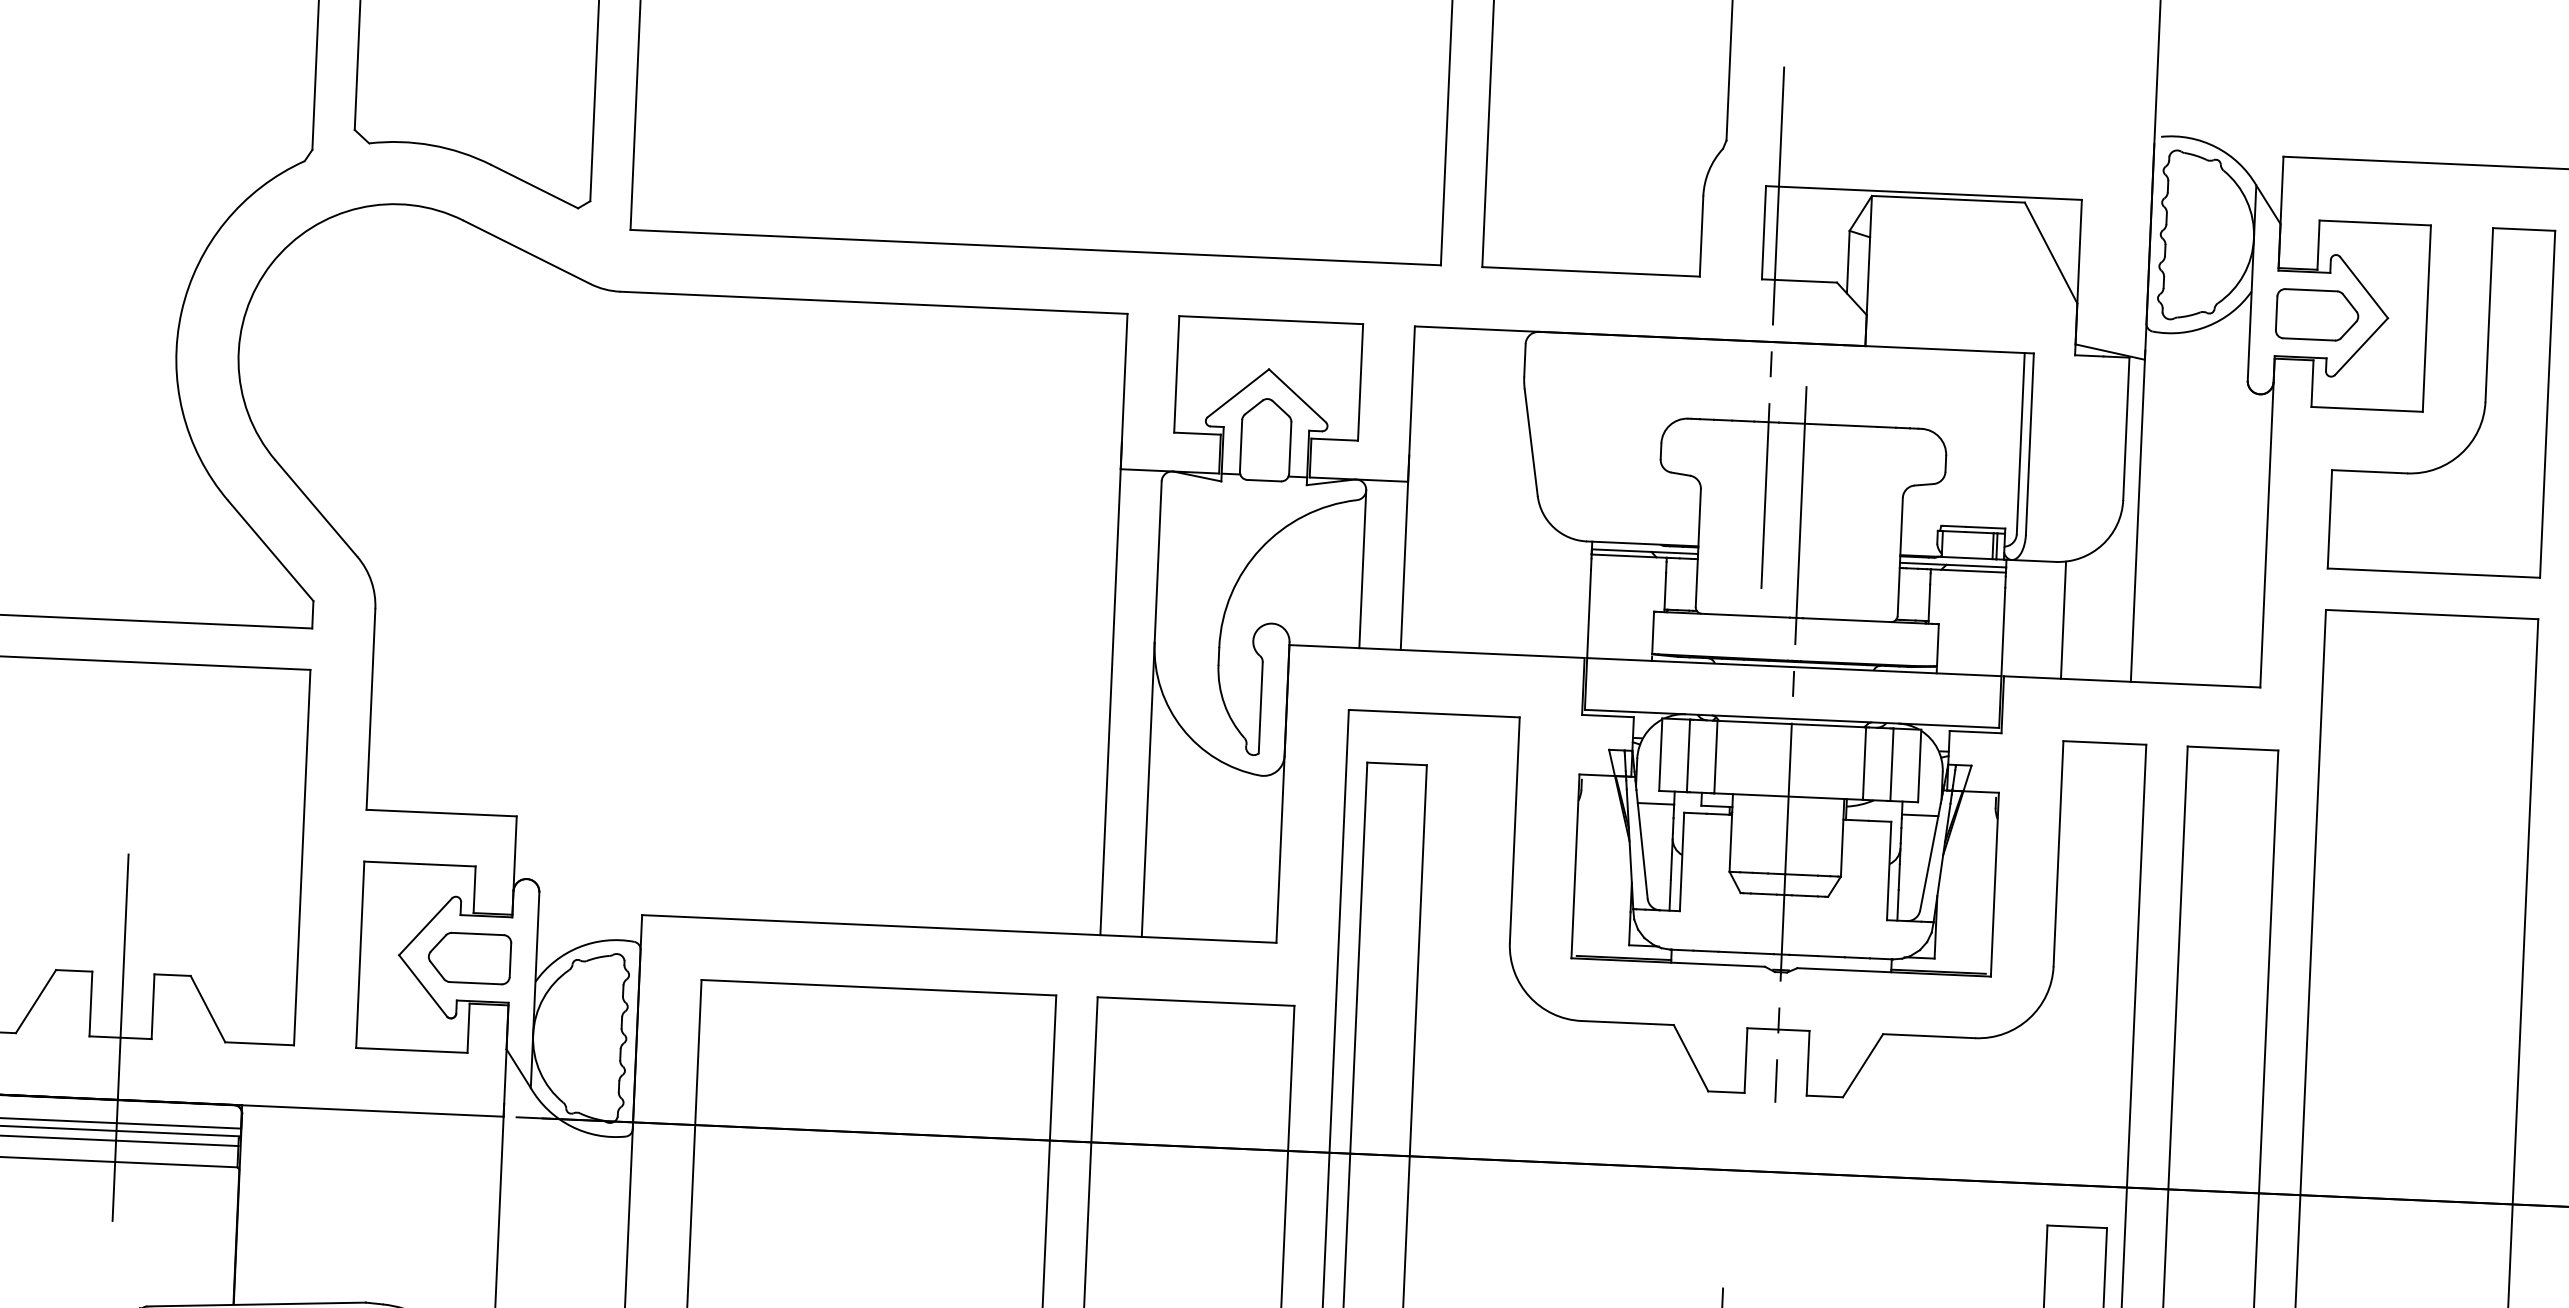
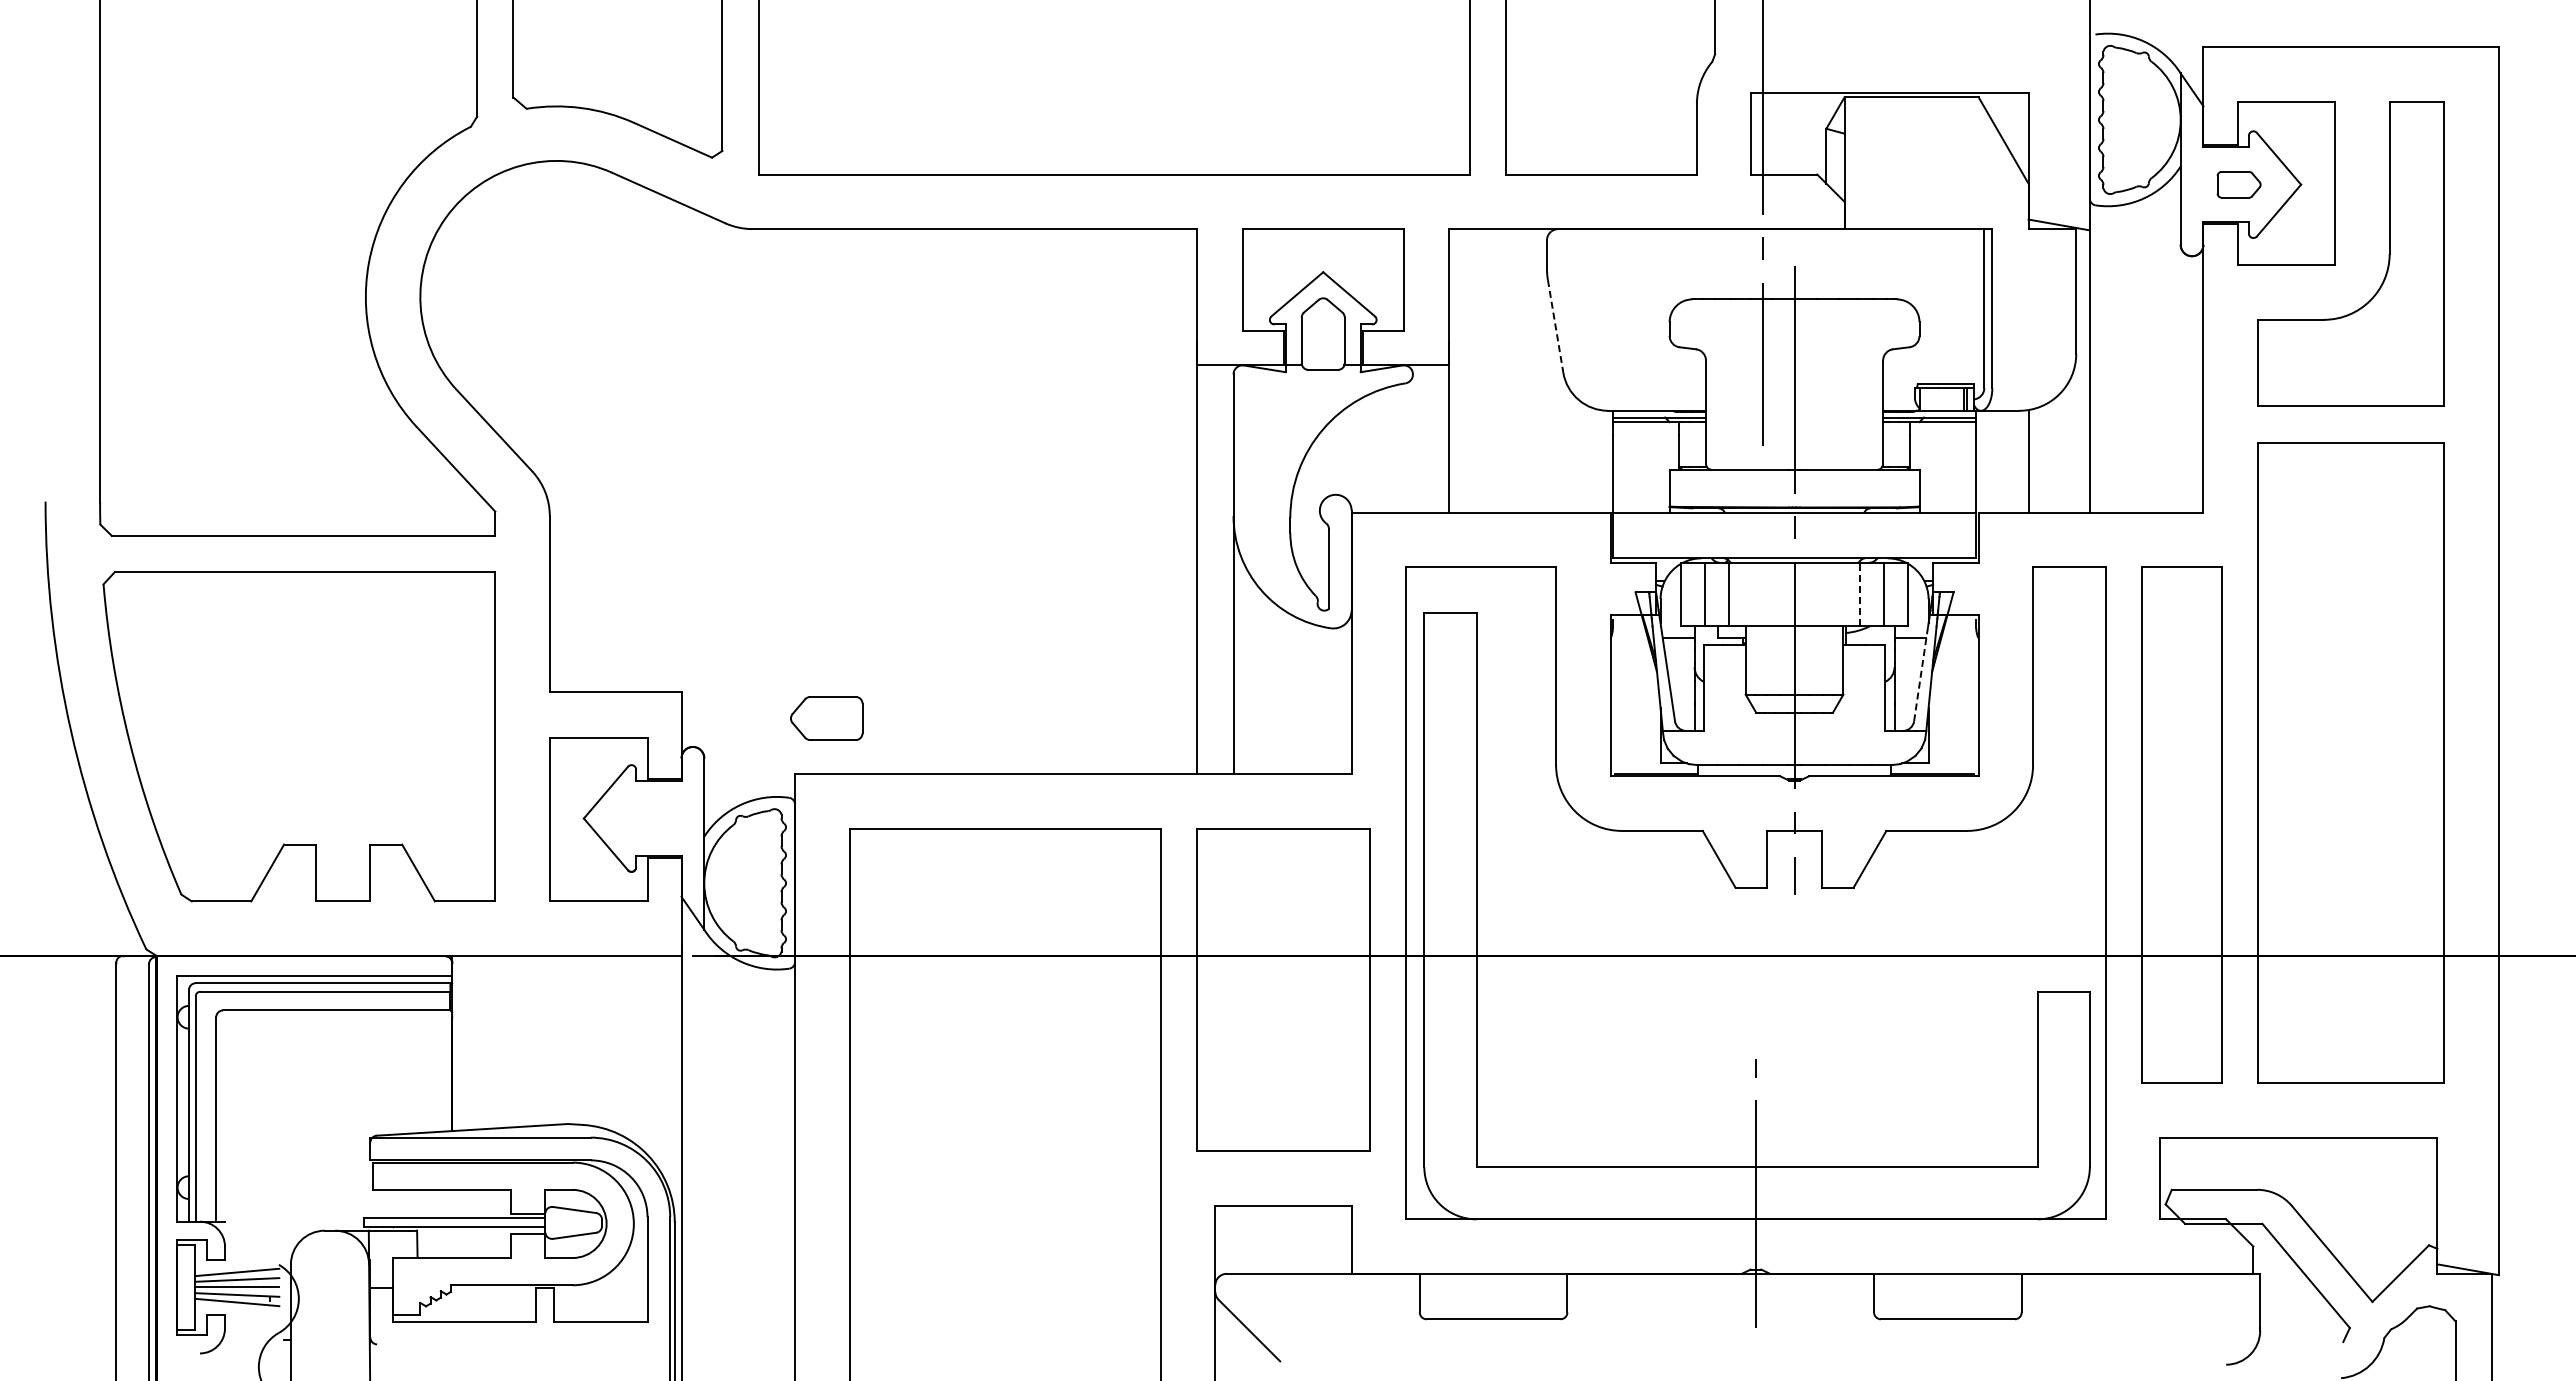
part: (2316, 314) -> (2238, 184), size x0.6
line: (1531, 442) -> (1555, 326), solid -> dashed
line: (1362, 568) -> (1412, 443), removed
line: (1864, 763) -> (1859, 594), solid -> dashed
line: (1930, 856) -> (1921, 673), solid -> dashed
part: (469, 958) -> (826, 718), moved
line: (121, 1037) -> (343, 901), removed

